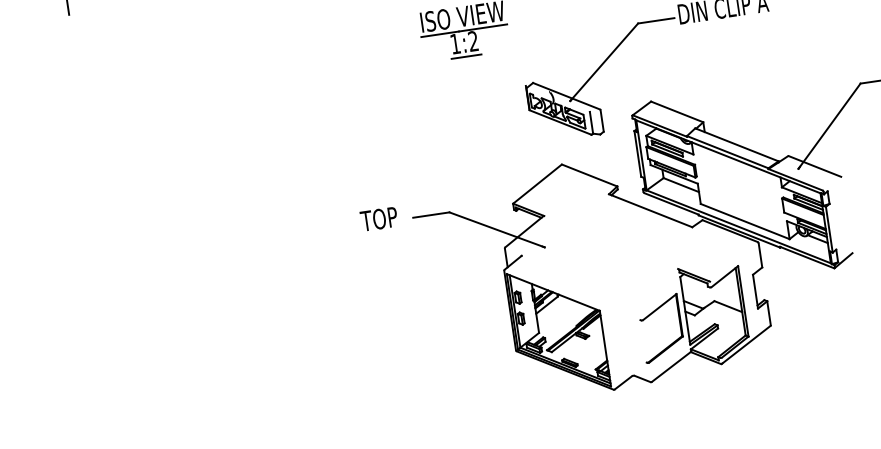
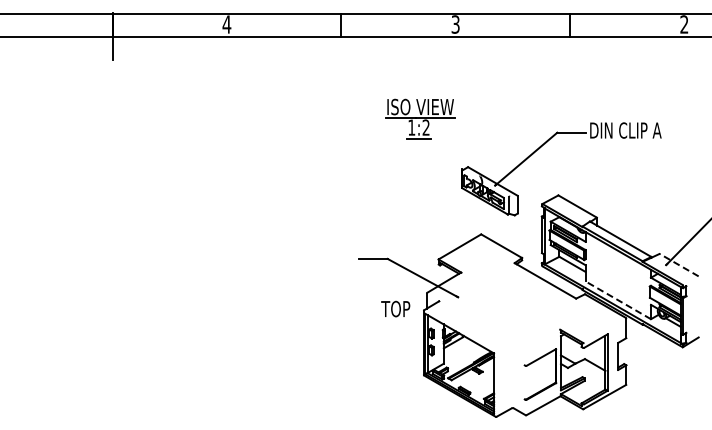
line: (814, 166) -> (678, 265), solid -> dashed
text: (378, 218) -> (395, 308), moved
line: (745, 221) -> (618, 300), solid -> dashed

